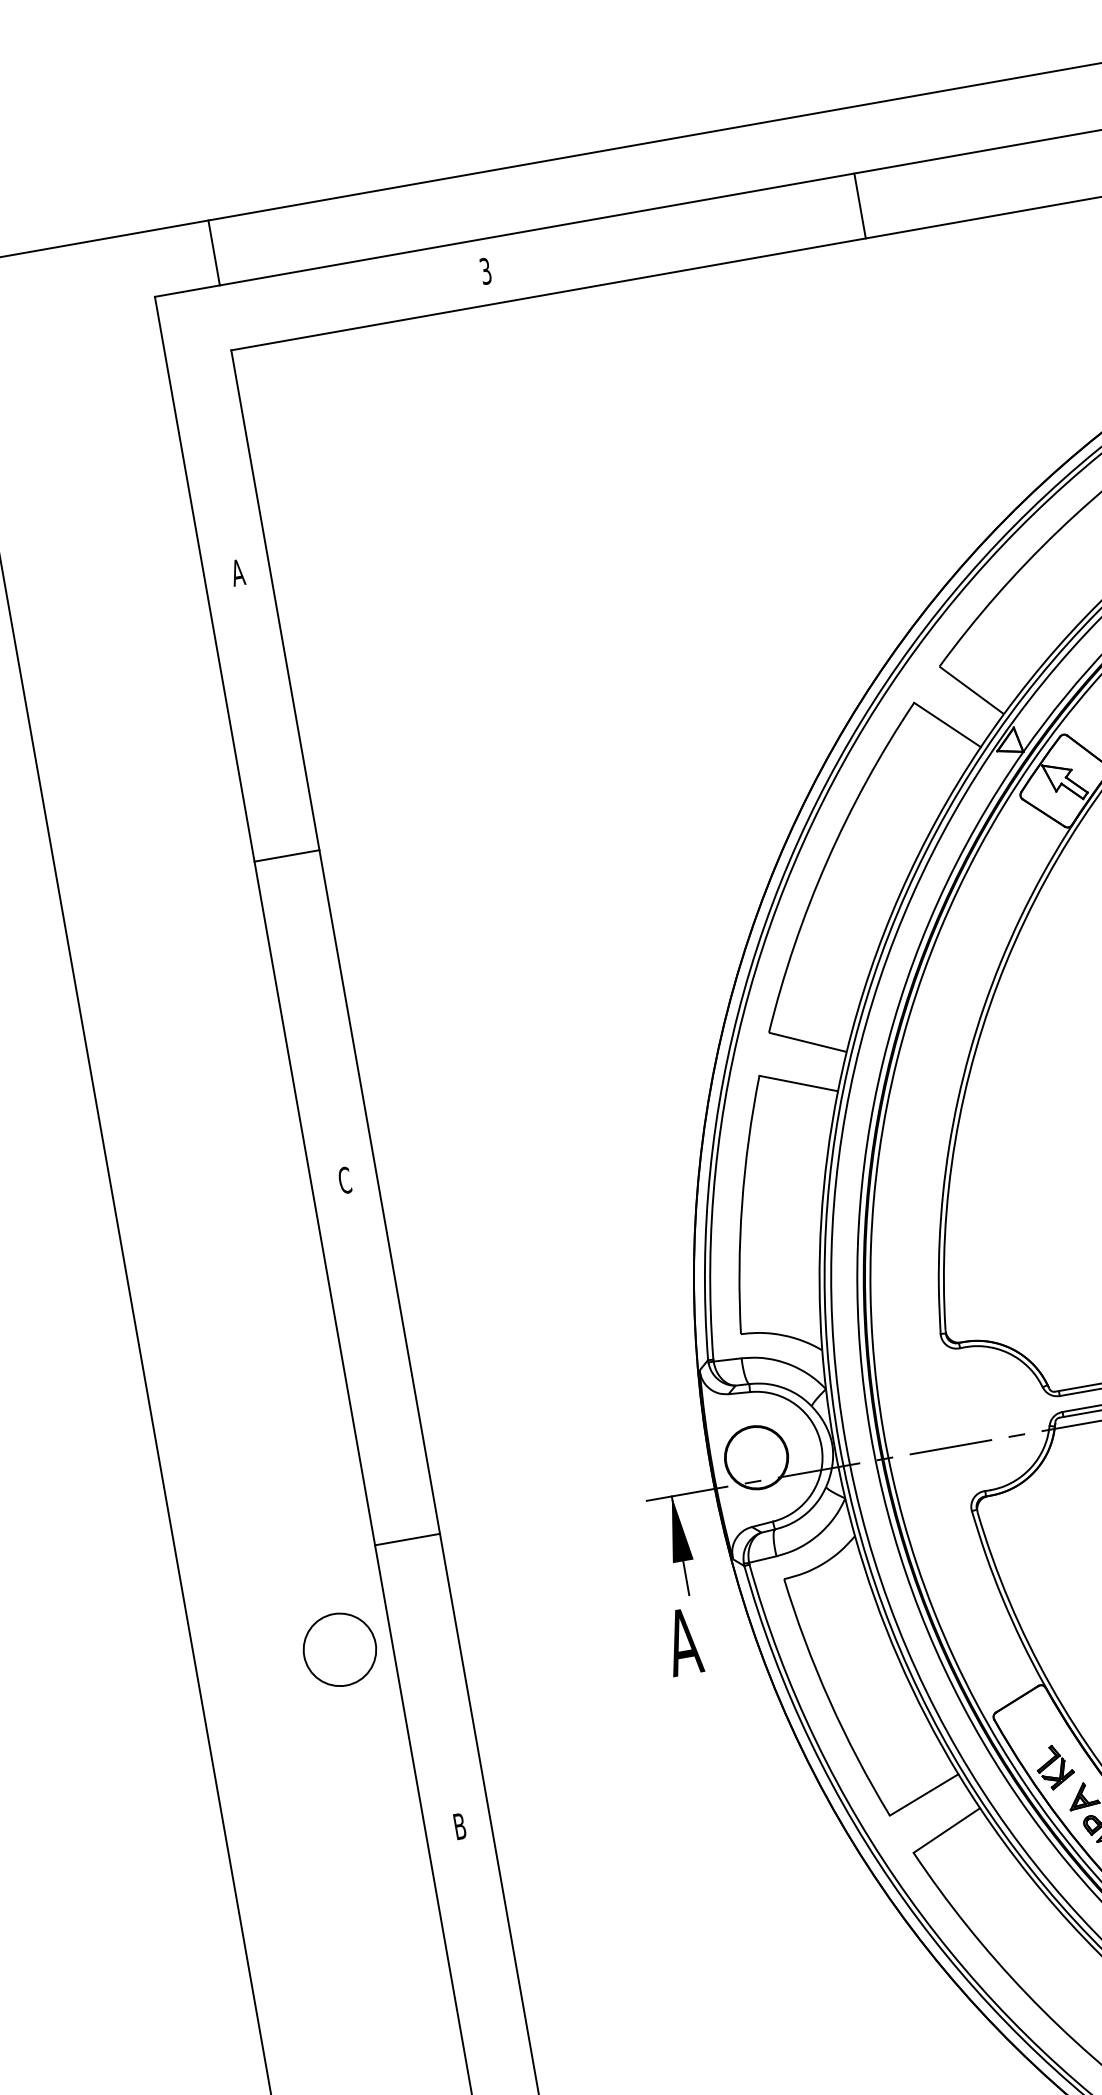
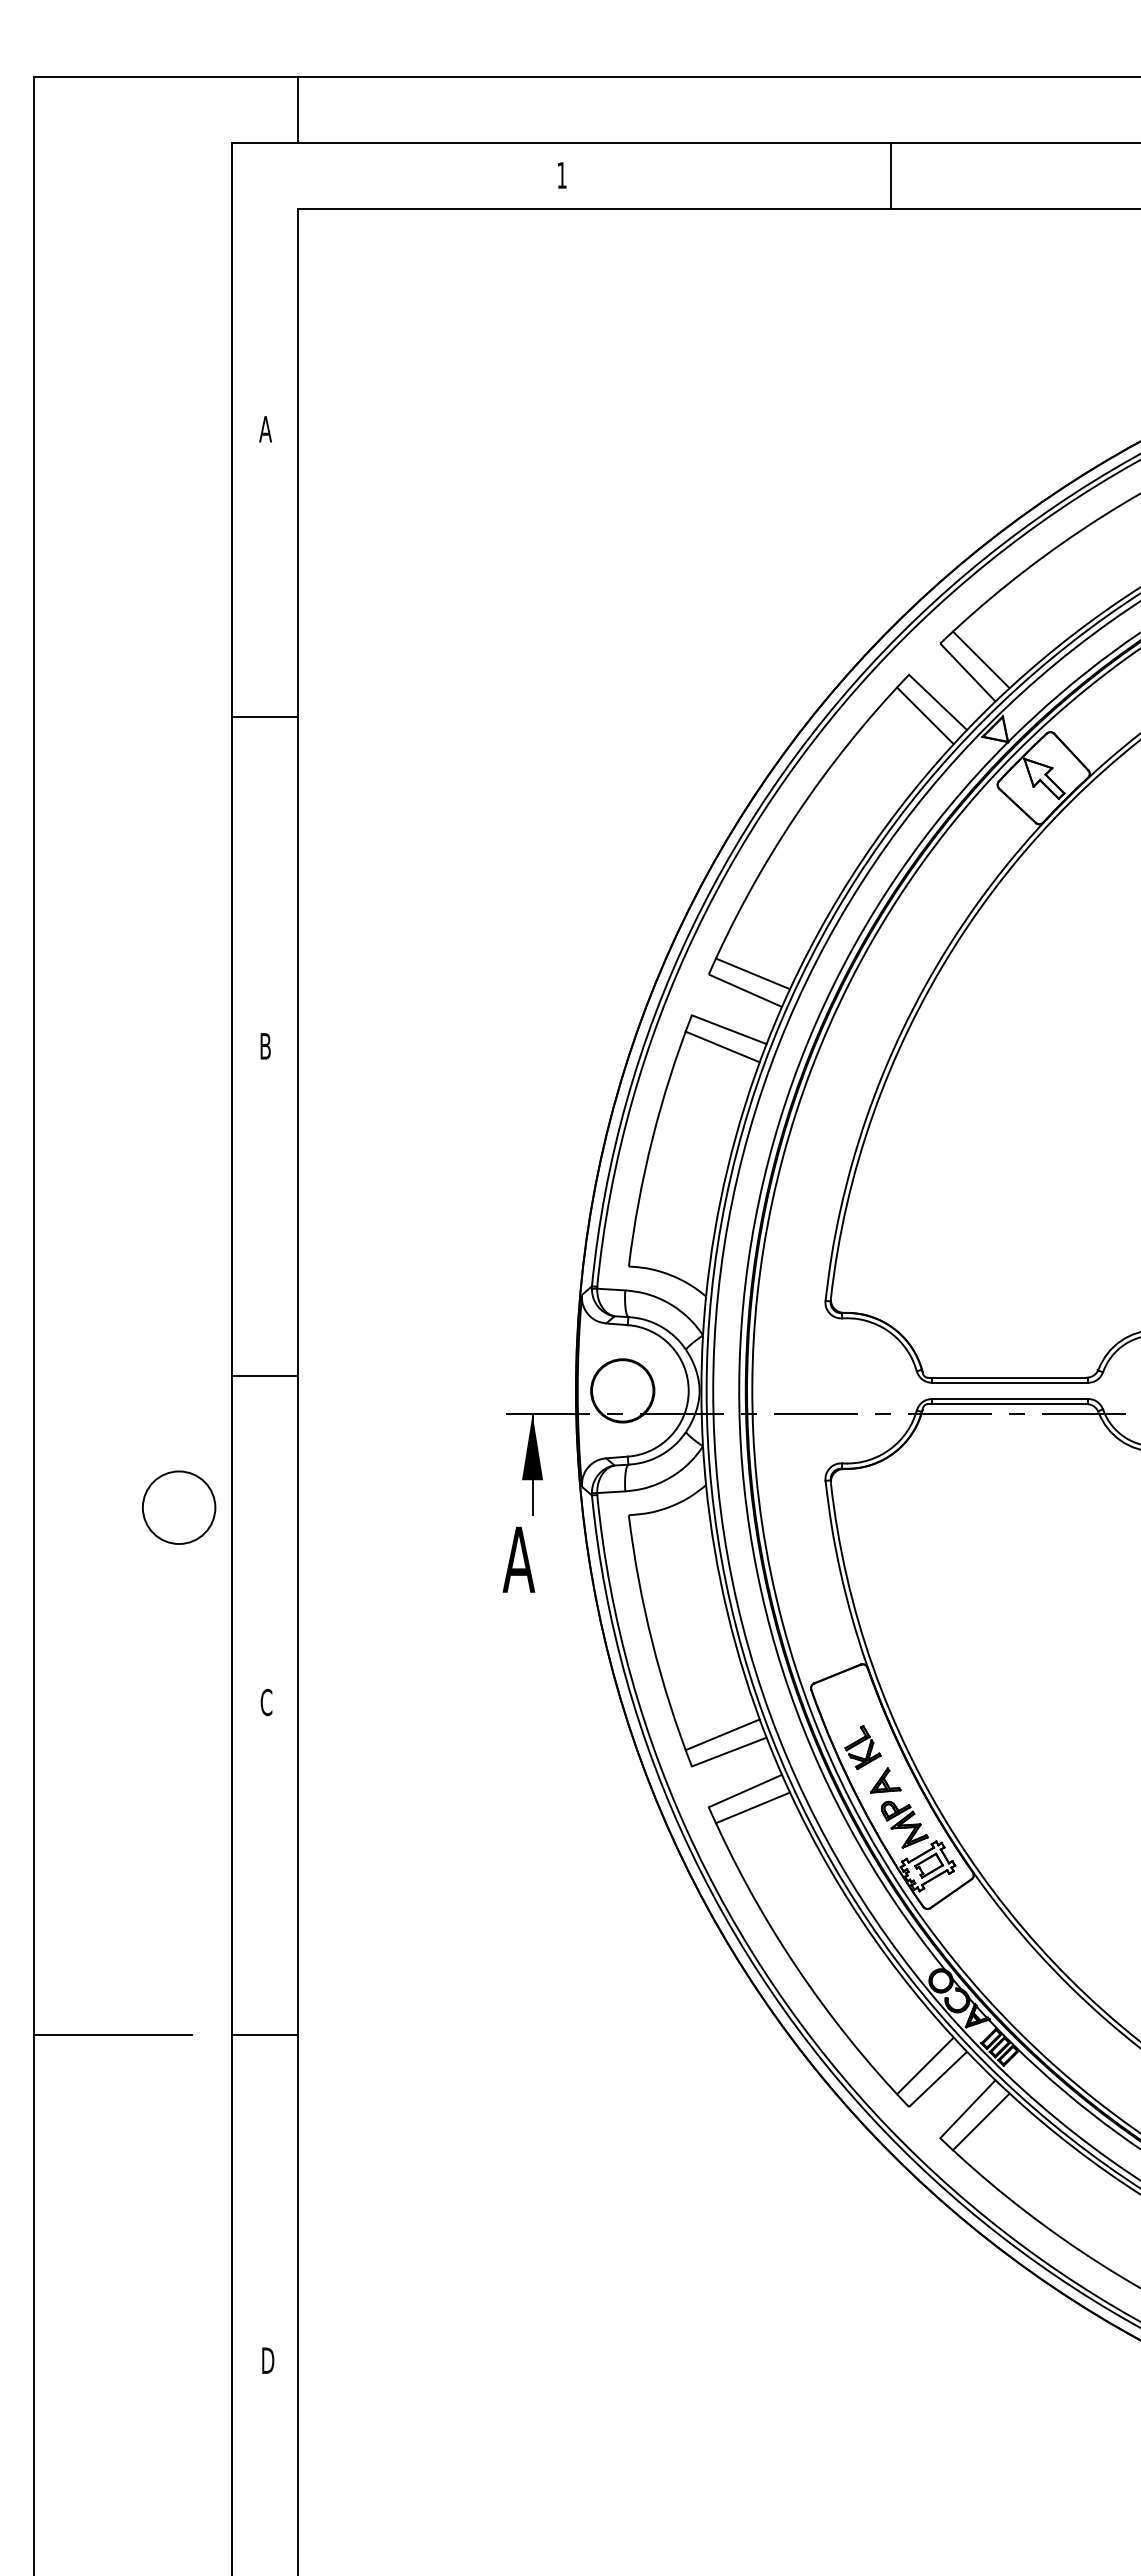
line: (860, 206) -> (891, 176), moved
text: (485, 271) -> (561, 175), 3 -> 1
line: (982, 675) -> (981, 659), added
line: (937, 740) -> (925, 715), added
line: (811, 1024) -> (752, 973), added
line: (795, 1101) -> (722, 1046), added
text: (344, 1179) -> (265, 1045), C -> B
line: (407, 1539) -> (264, 1375), moved
line: (914, 1778) -> (722, 1734), added
text: (459, 1826) -> (266, 1702), B -> C
line: (956, 1845) -> (752, 1807), added

